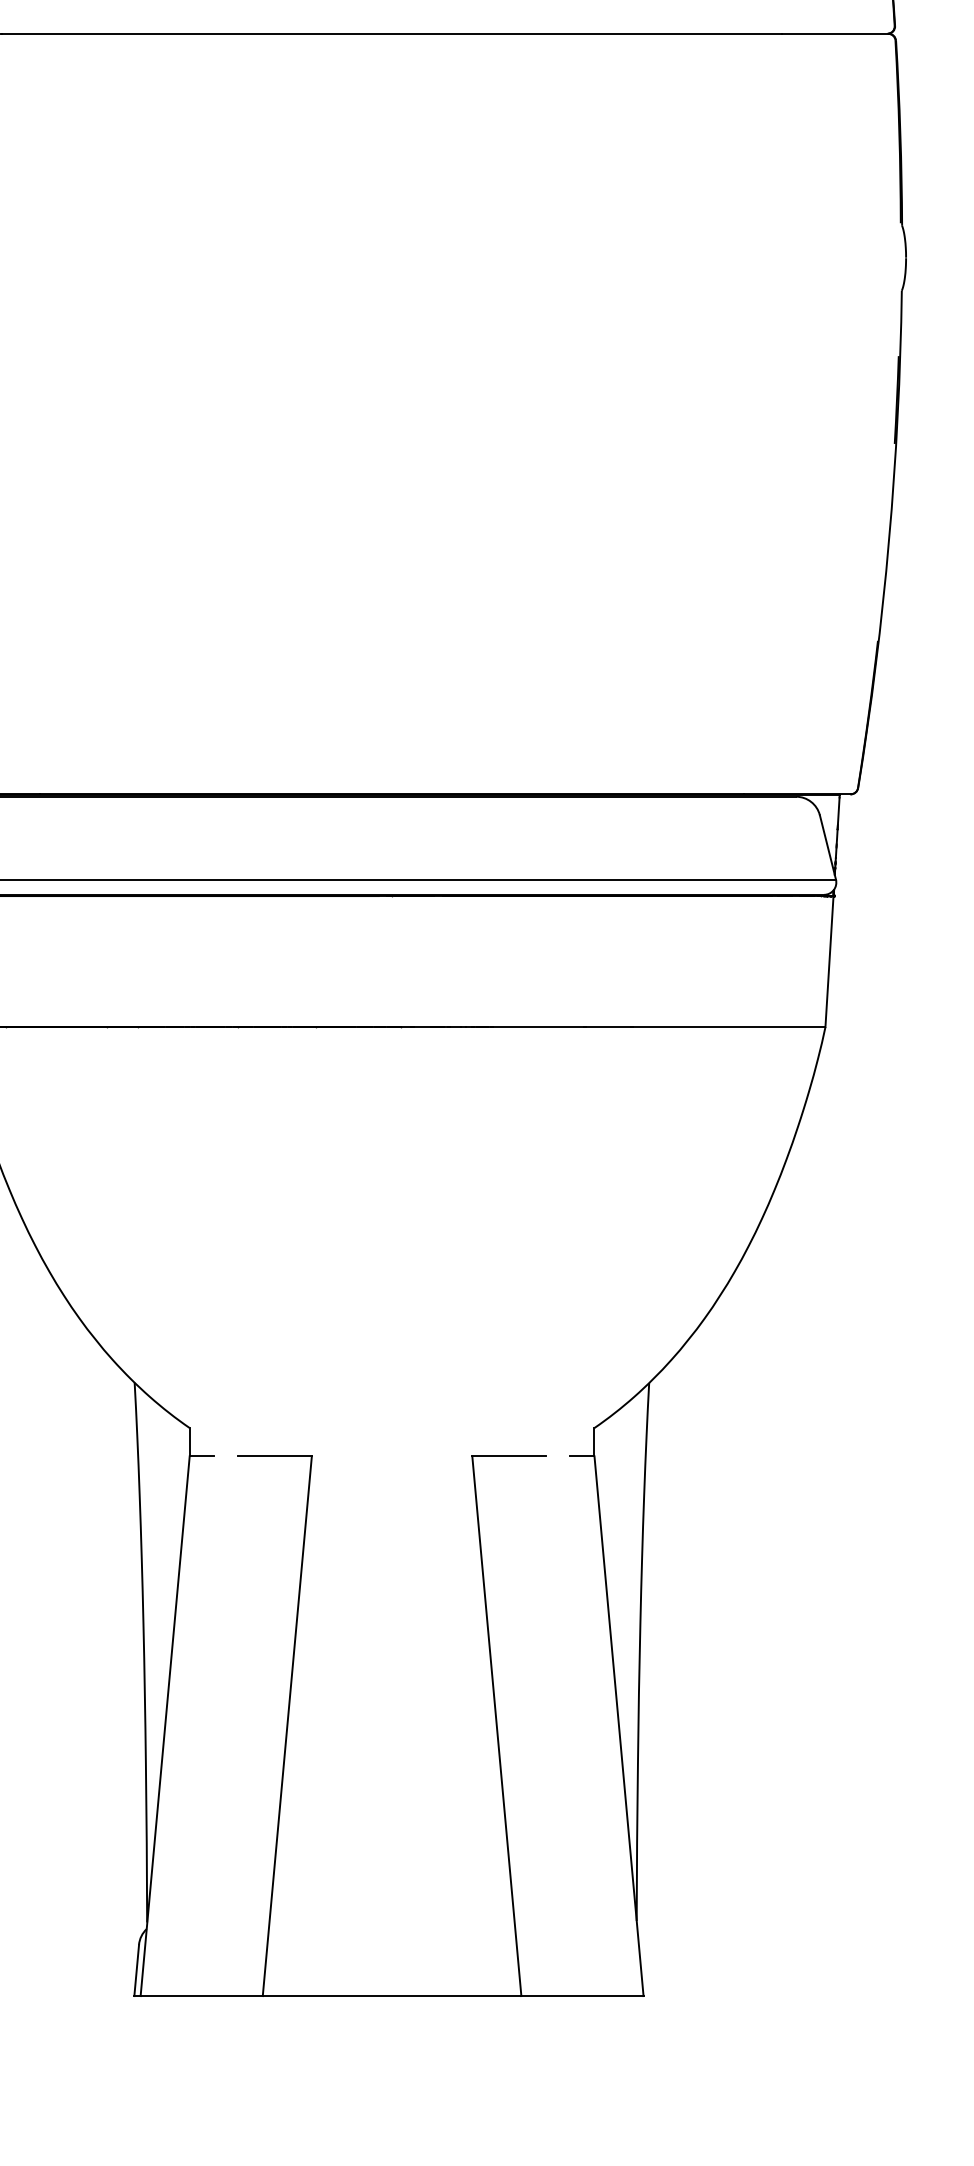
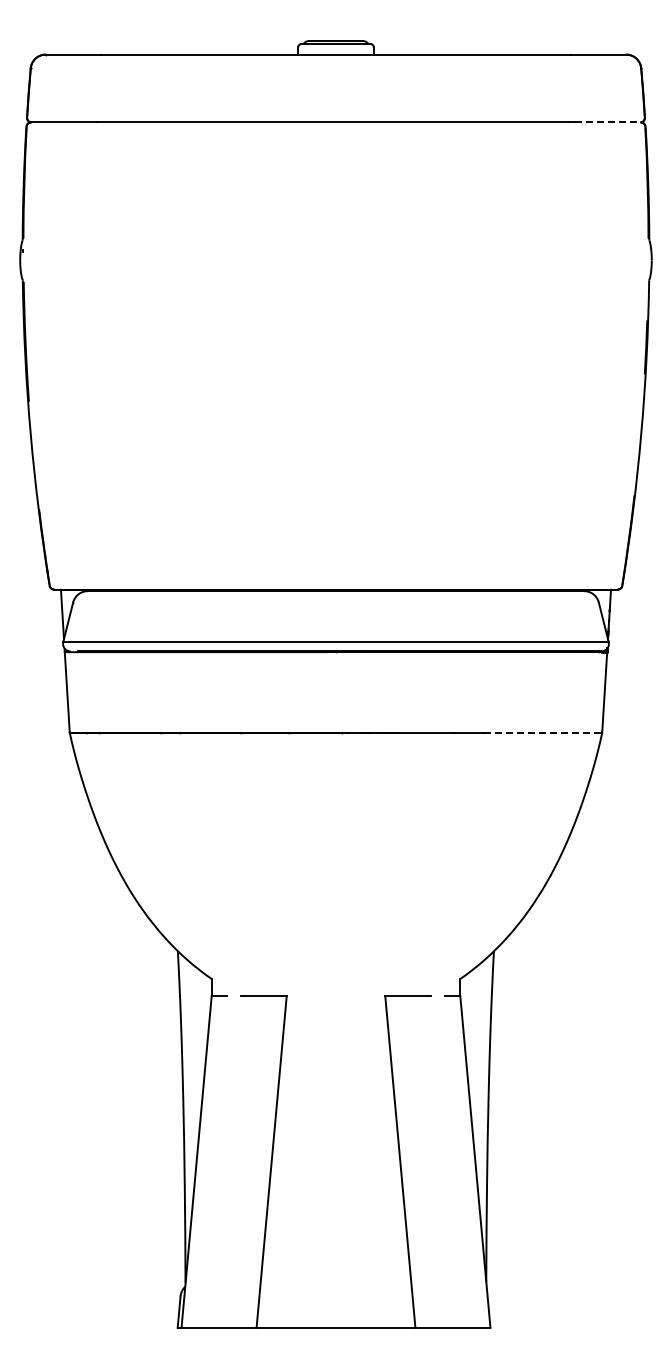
line: (835, 33) -> (608, 122), solid -> dashed
line: (729, 1026) -> (543, 732), solid -> dashed

